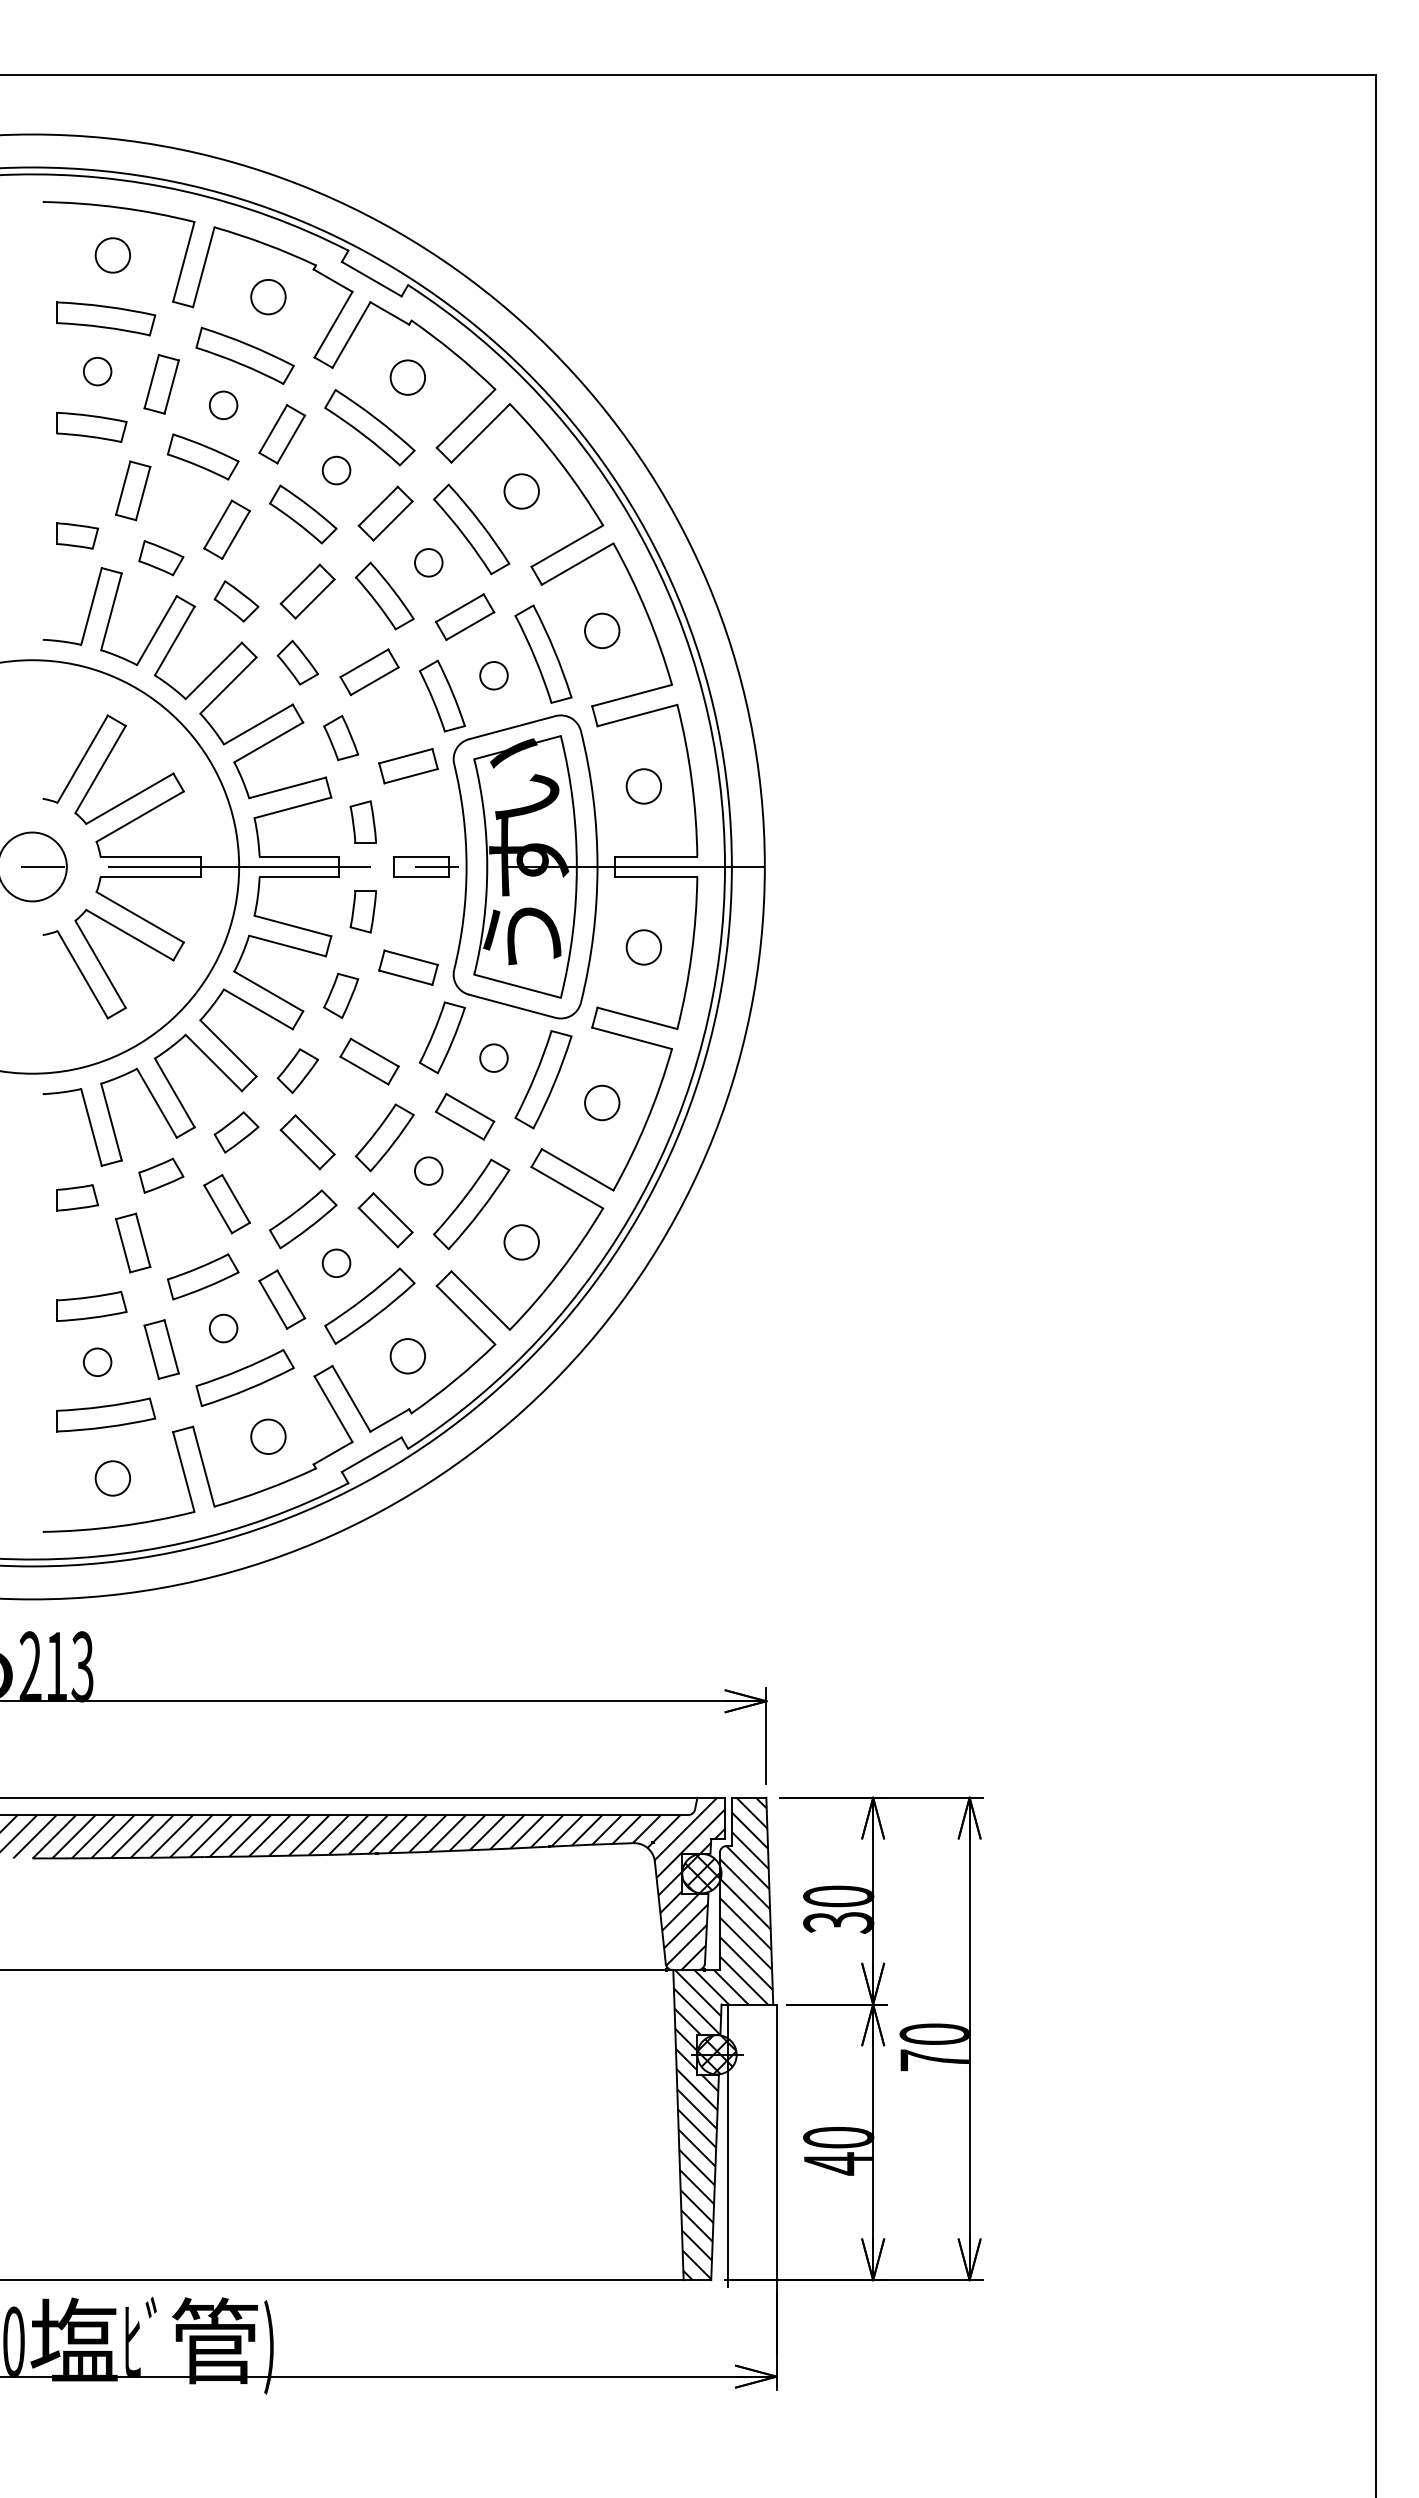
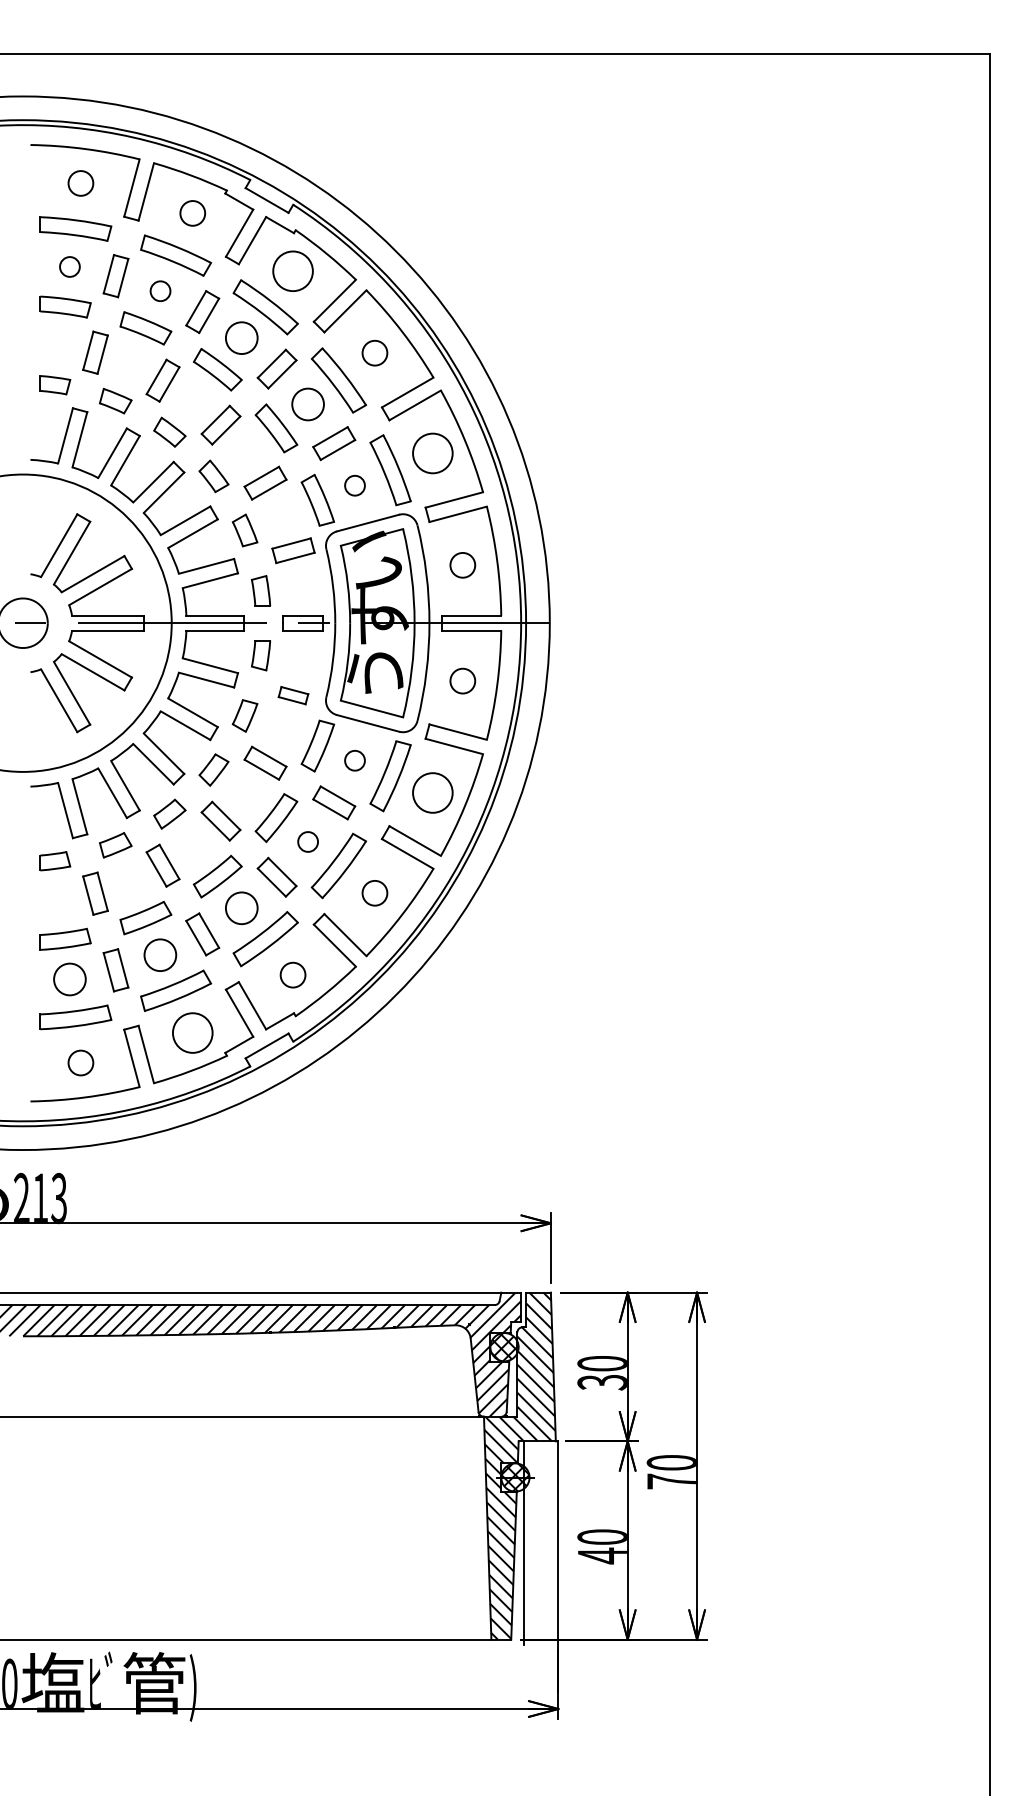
circle: (407, 377) -> (292, 271), size x1.6
circle: (336, 470) -> (241, 338), size x1.6
circle: (428, 562) -> (307, 404), size x1.6
circle: (602, 630) -> (433, 453), size x1.6
part: (408, 967) -> (293, 695), size x0.7
circle: (602, 1102) -> (433, 792), size x1.6
circle: (336, 1263) -> (241, 908), size x1.6
circle: (223, 1328) -> (160, 955), size x1.6
circle: (97, 1362) -> (69, 979), size x1.6
circle: (268, 1436) -> (192, 1032), size x1.6

